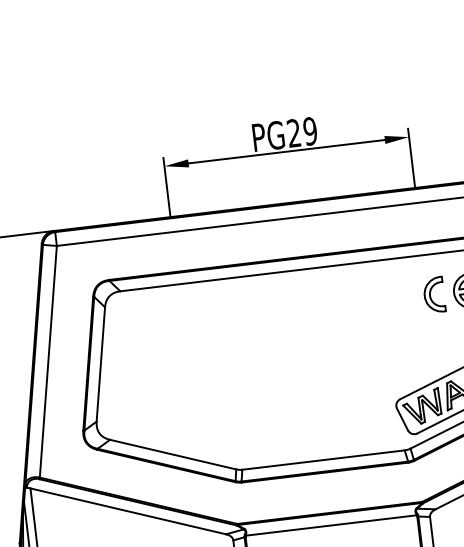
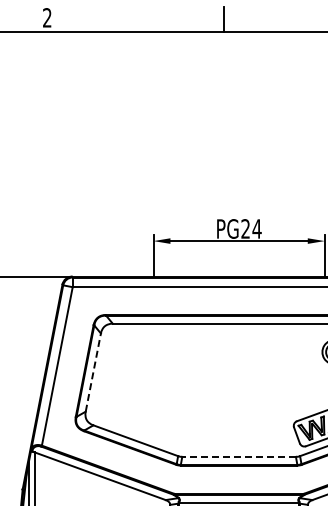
text: (309, 130) -> (256, 228), PG29 -> PG24
line: (101, 364) -> (93, 372), solid -> dashed
line: (324, 459) -> (239, 456), solid -> dashed

